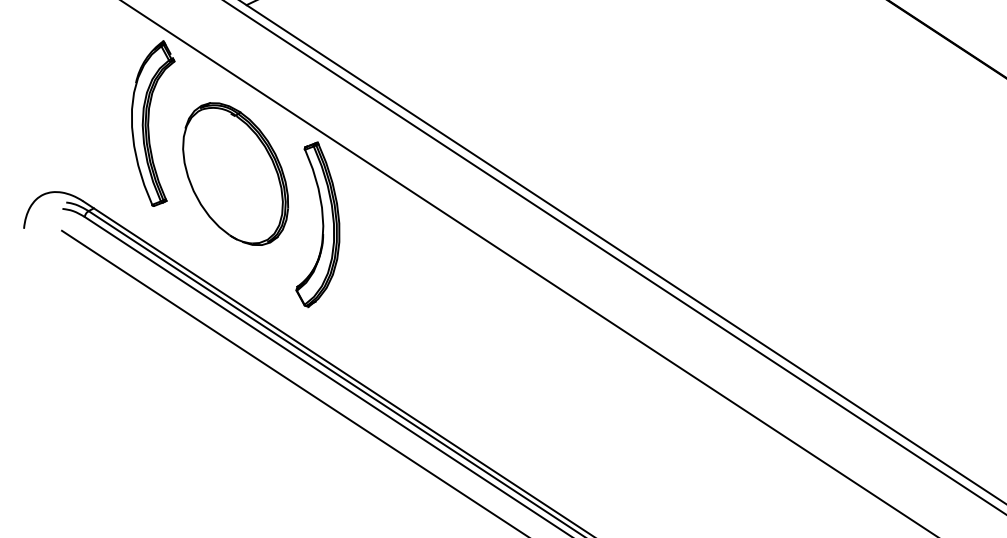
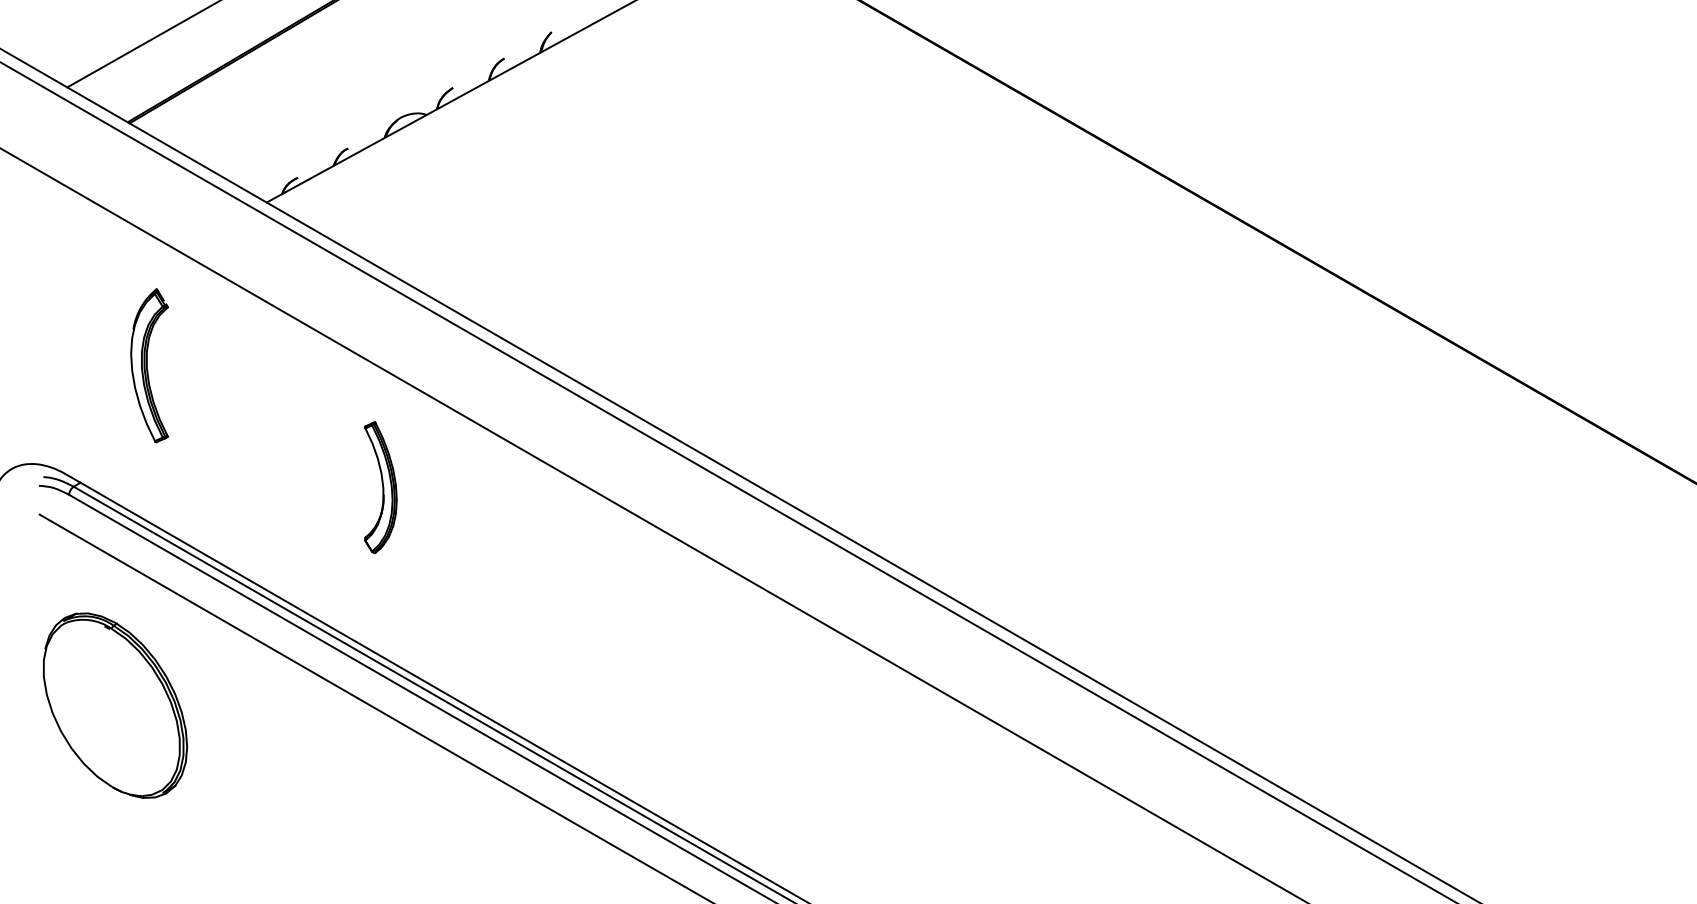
part: (151, 122) -> (149, 365), size x0.7
part: (235, 174) -> (115, 705), moved
part: (319, 225) -> (380, 487), size x0.6

